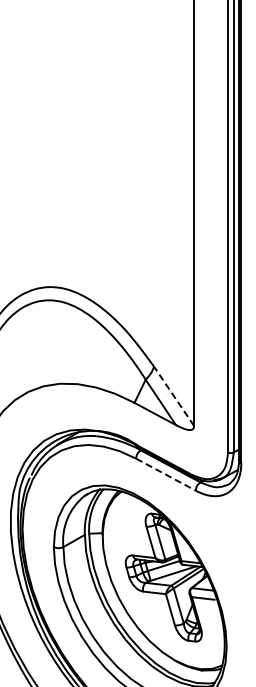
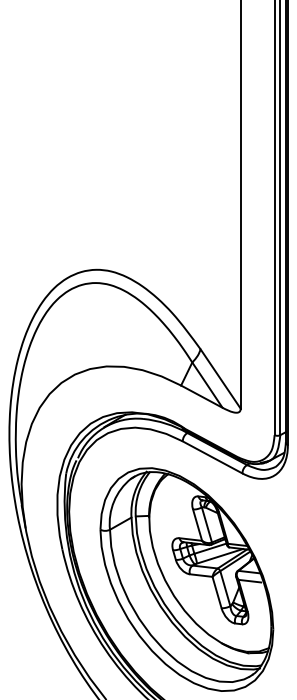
line: (173, 396) -> (220, 379), dashed -> solid
line: (165, 474) -> (212, 457), dashed -> solid

